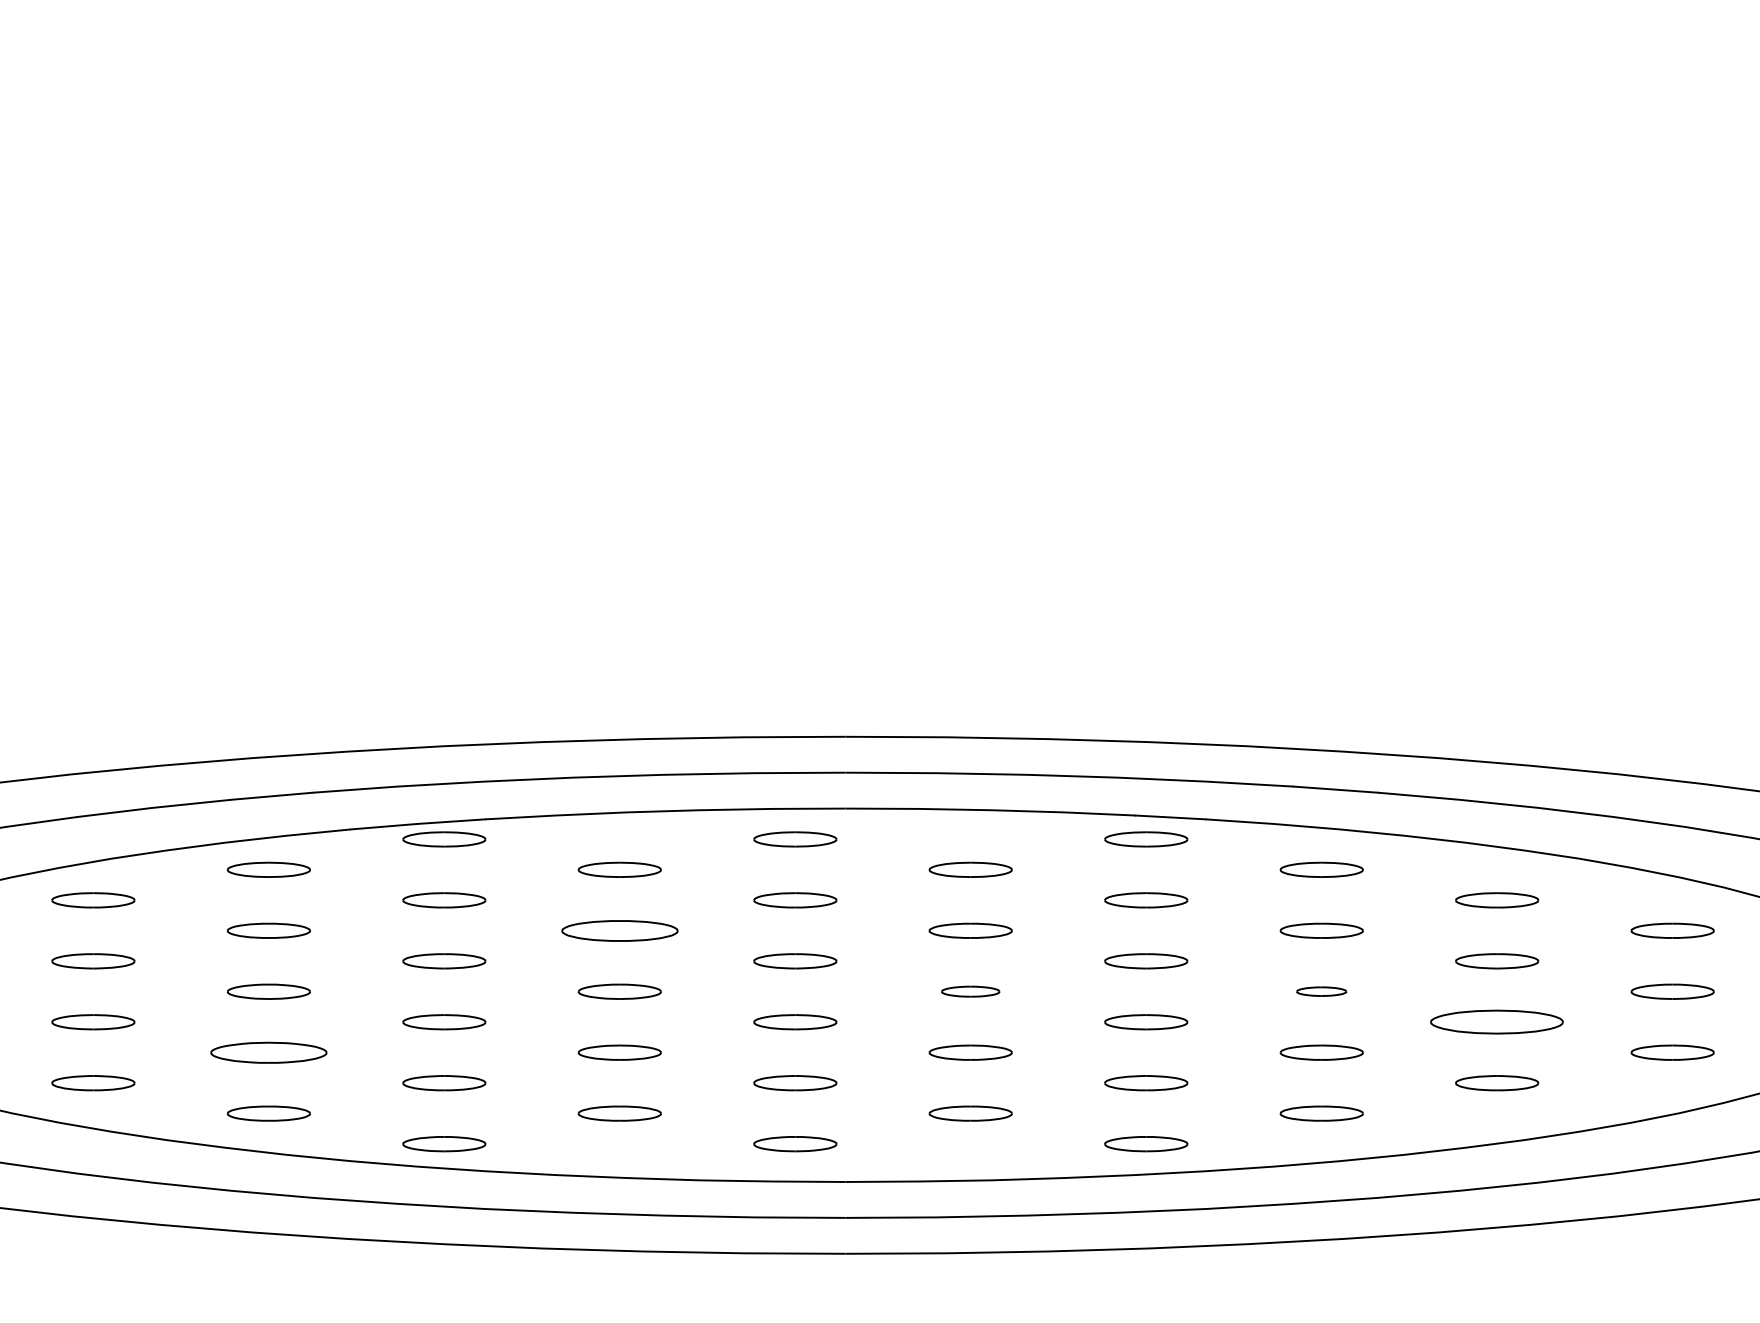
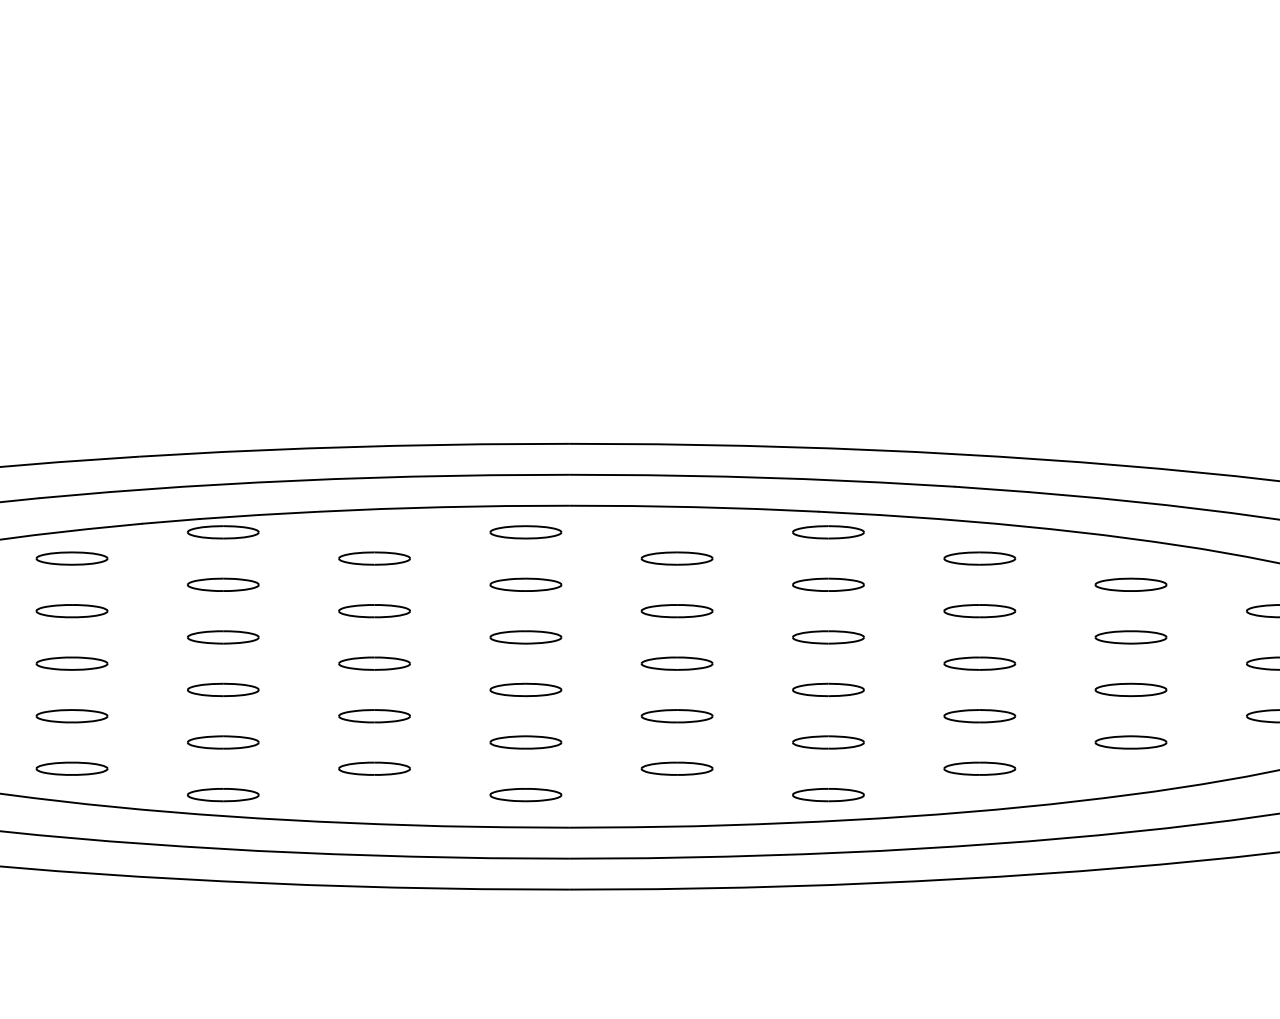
part: (619, 930) -> (374, 610), size x0.71
part: (970, 991) -> (676, 663), size x1.43
part: (1321, 991) -> (979, 663), size x1.67
part: (1497, 1022) -> (1131, 690), size x0.62
part: (268, 1052) -> (71, 716), size x0.71

